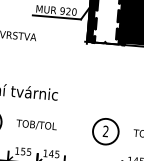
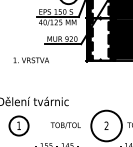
text: (36, 125) -> (65, 125), moved
circle: (105, 130) -> (106, 125), size x1.6

